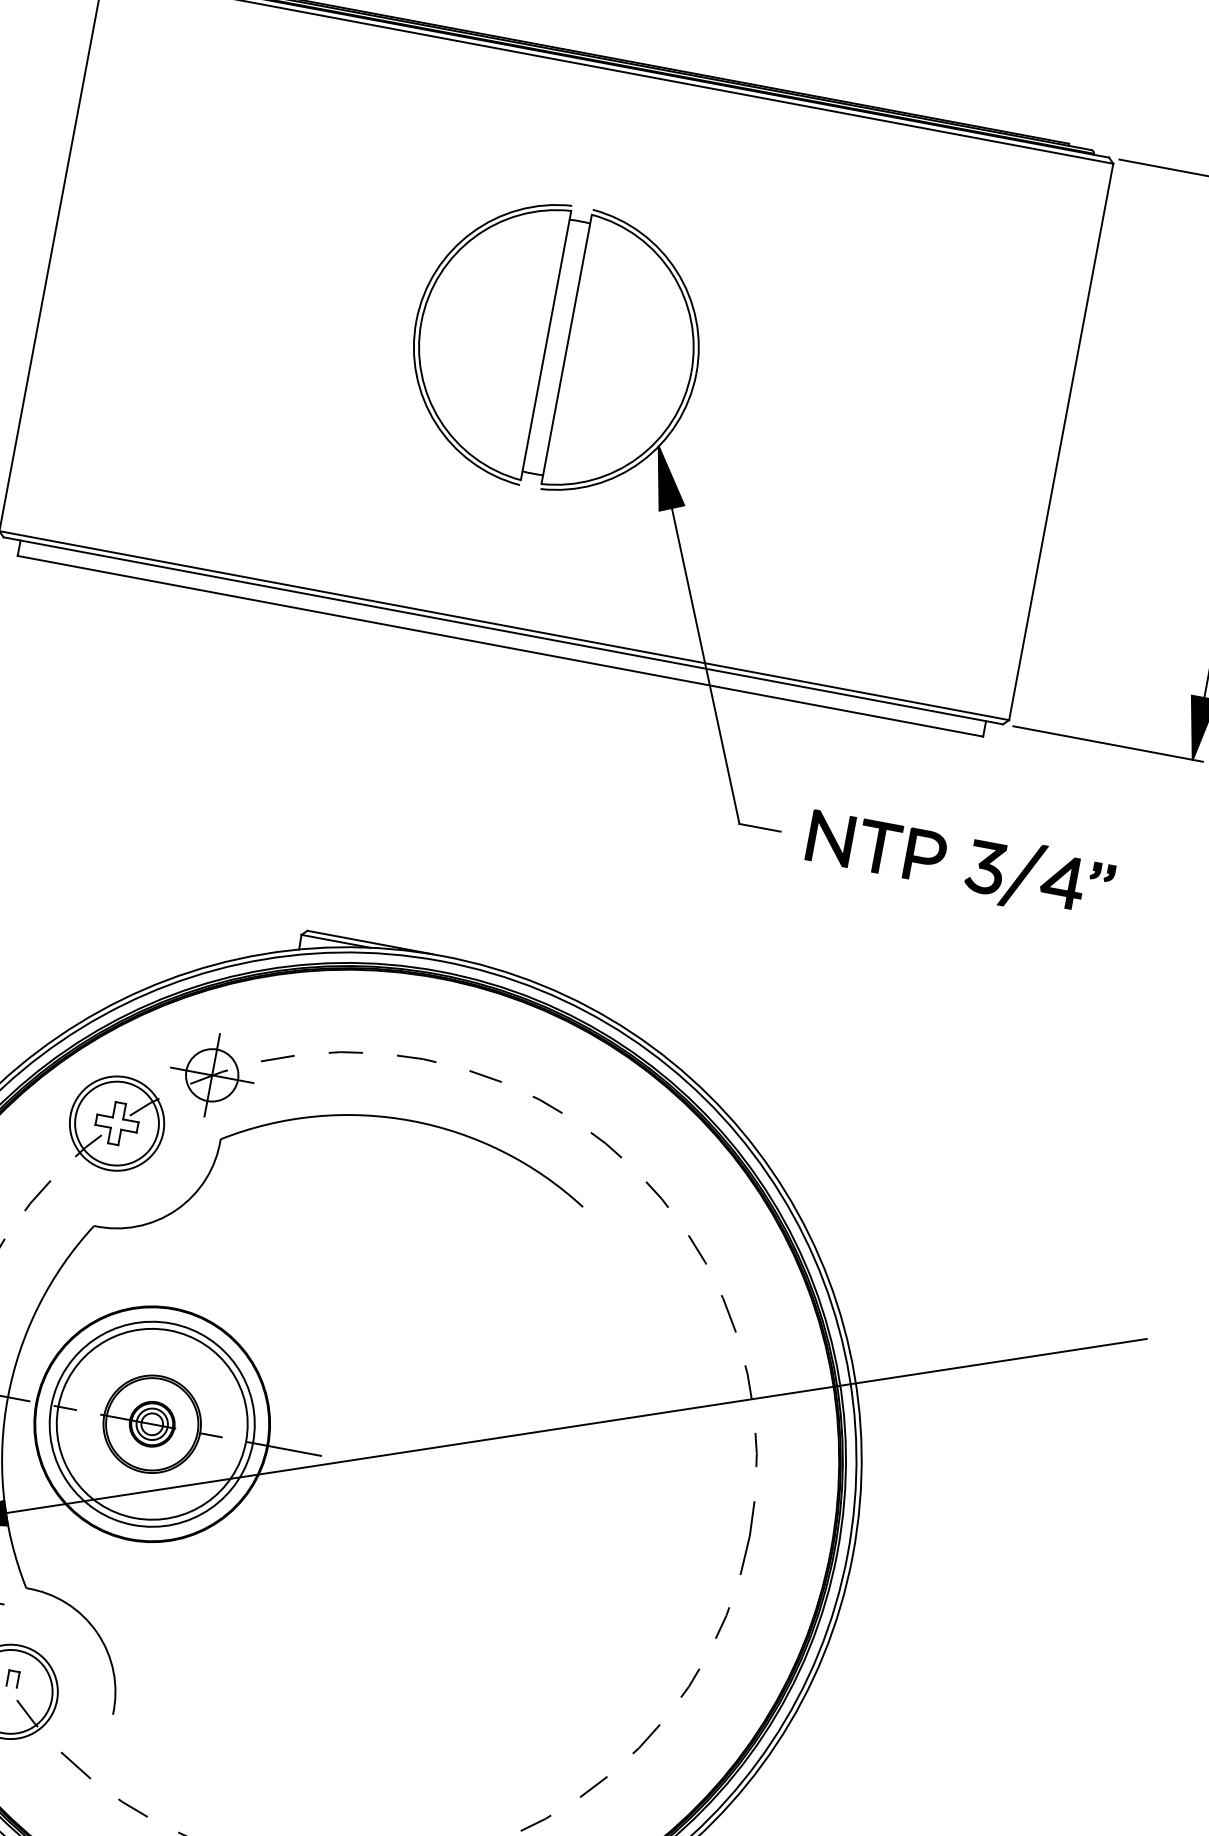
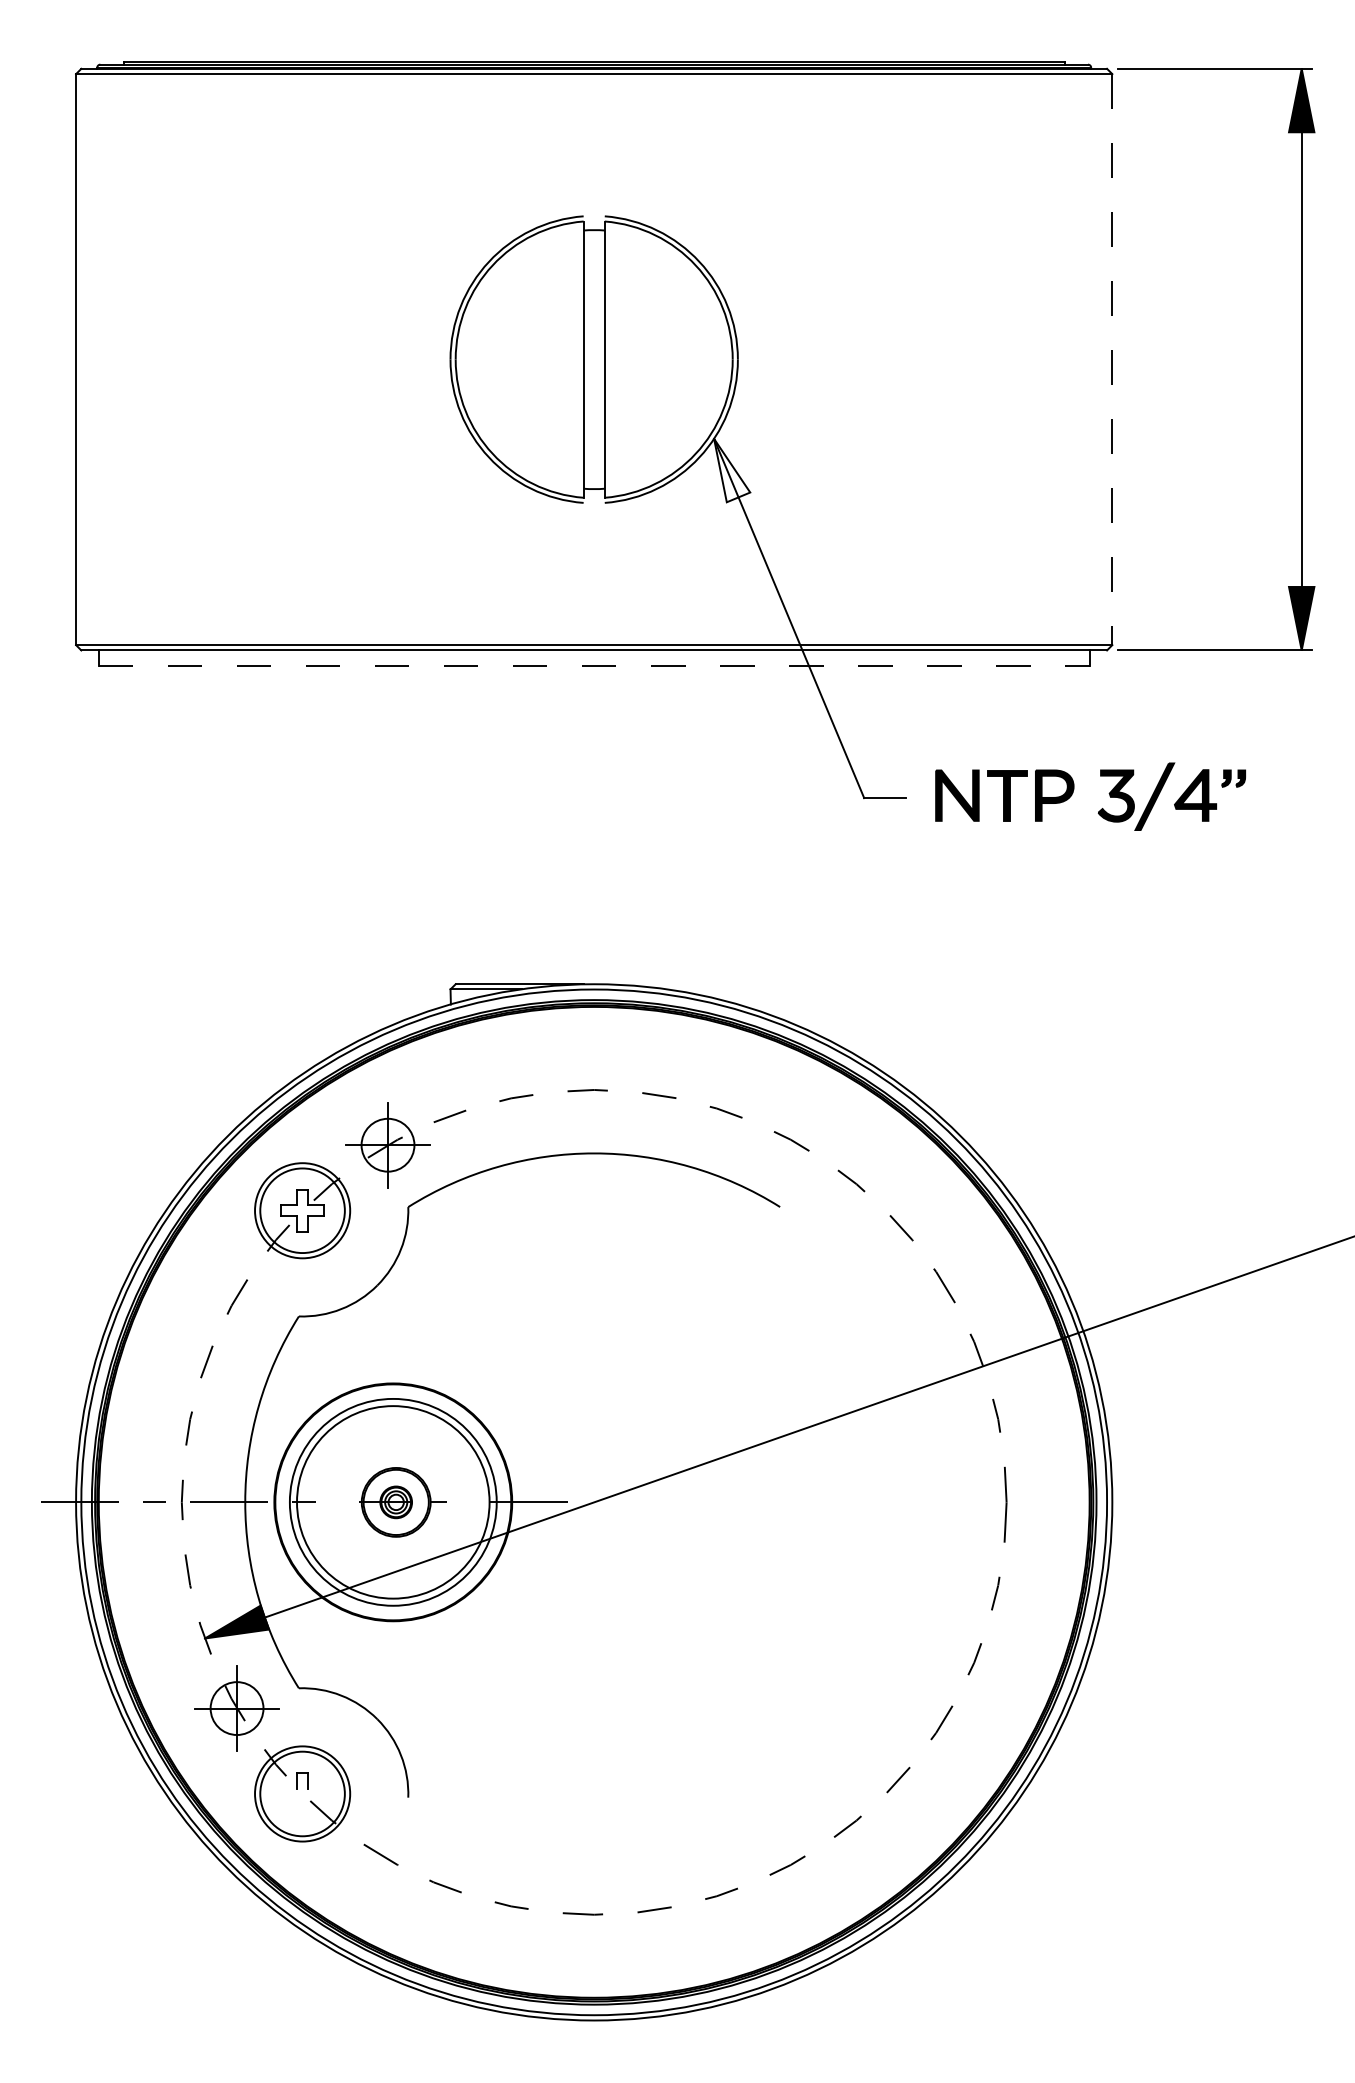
line: (1061, 441) -> (1112, 359), solid -> dashed
fill: (670, 480) -> (732, 470), removed
line: (500, 646) -> (594, 666), solid -> dashed
part: (161, 1426) -> (402, 1502), size x0.7

